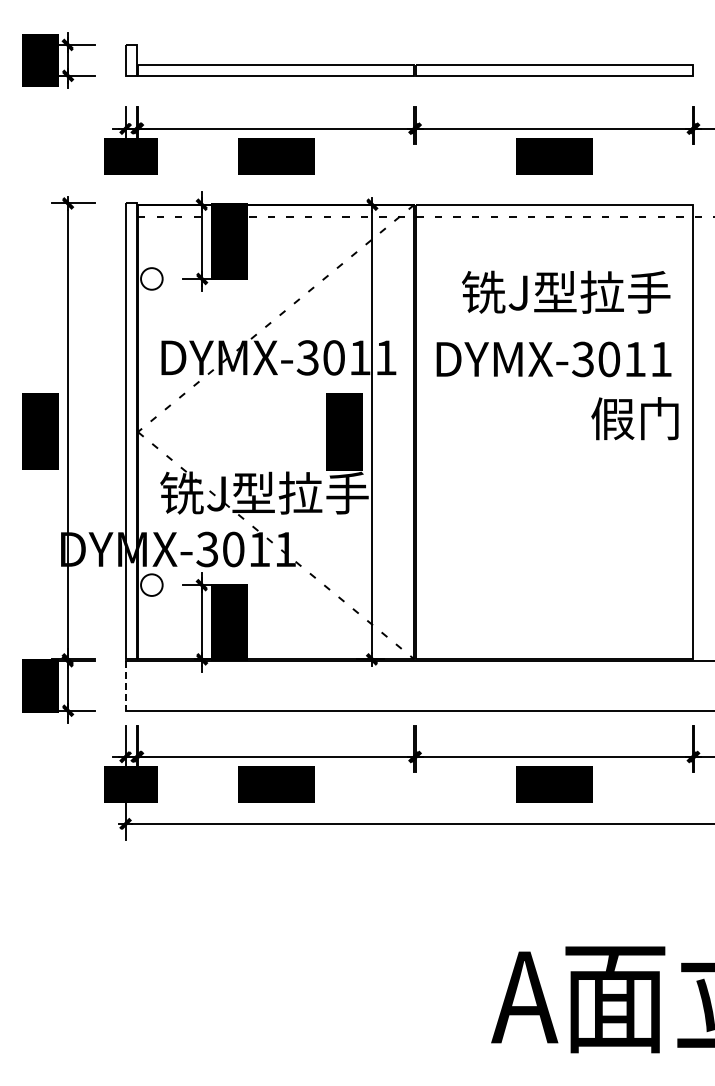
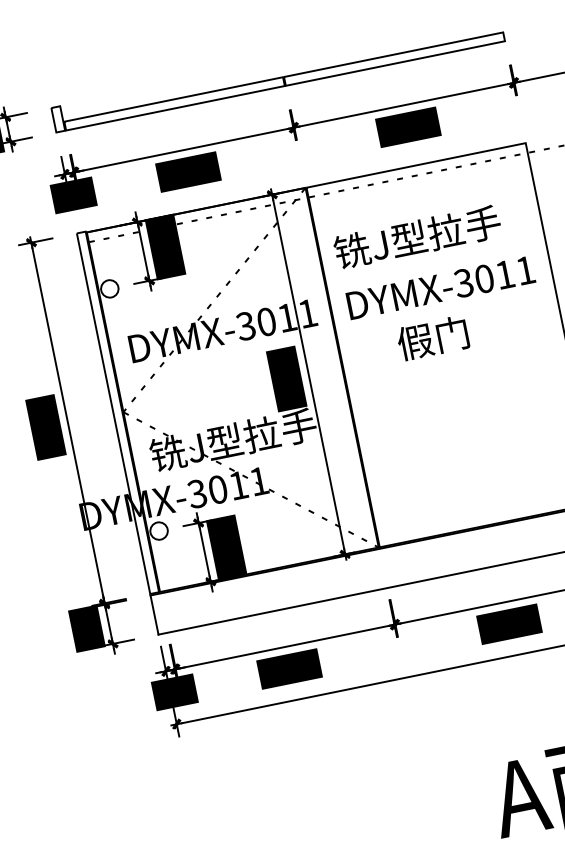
text: (566, 291) -> (417, 236), moved
text: (634, 418) -> (432, 338), moved
line: (125, 685) -> (154, 614), dashed -> solid

